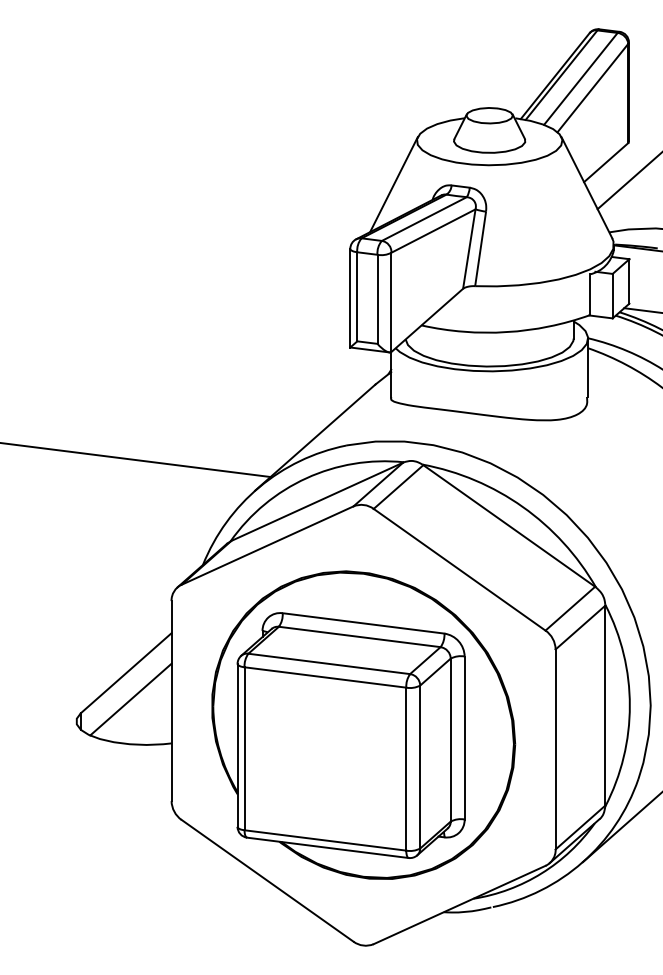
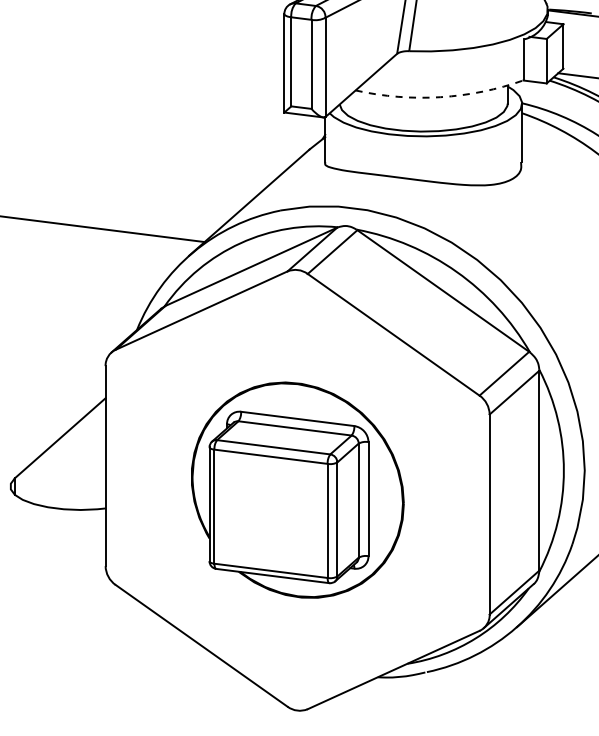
arc: (506, 332) -> (440, 97), solid -> dashed
line: (130, 699) -> (64, 464), removed
part: (363, 724) -> (297, 489), size x0.7

